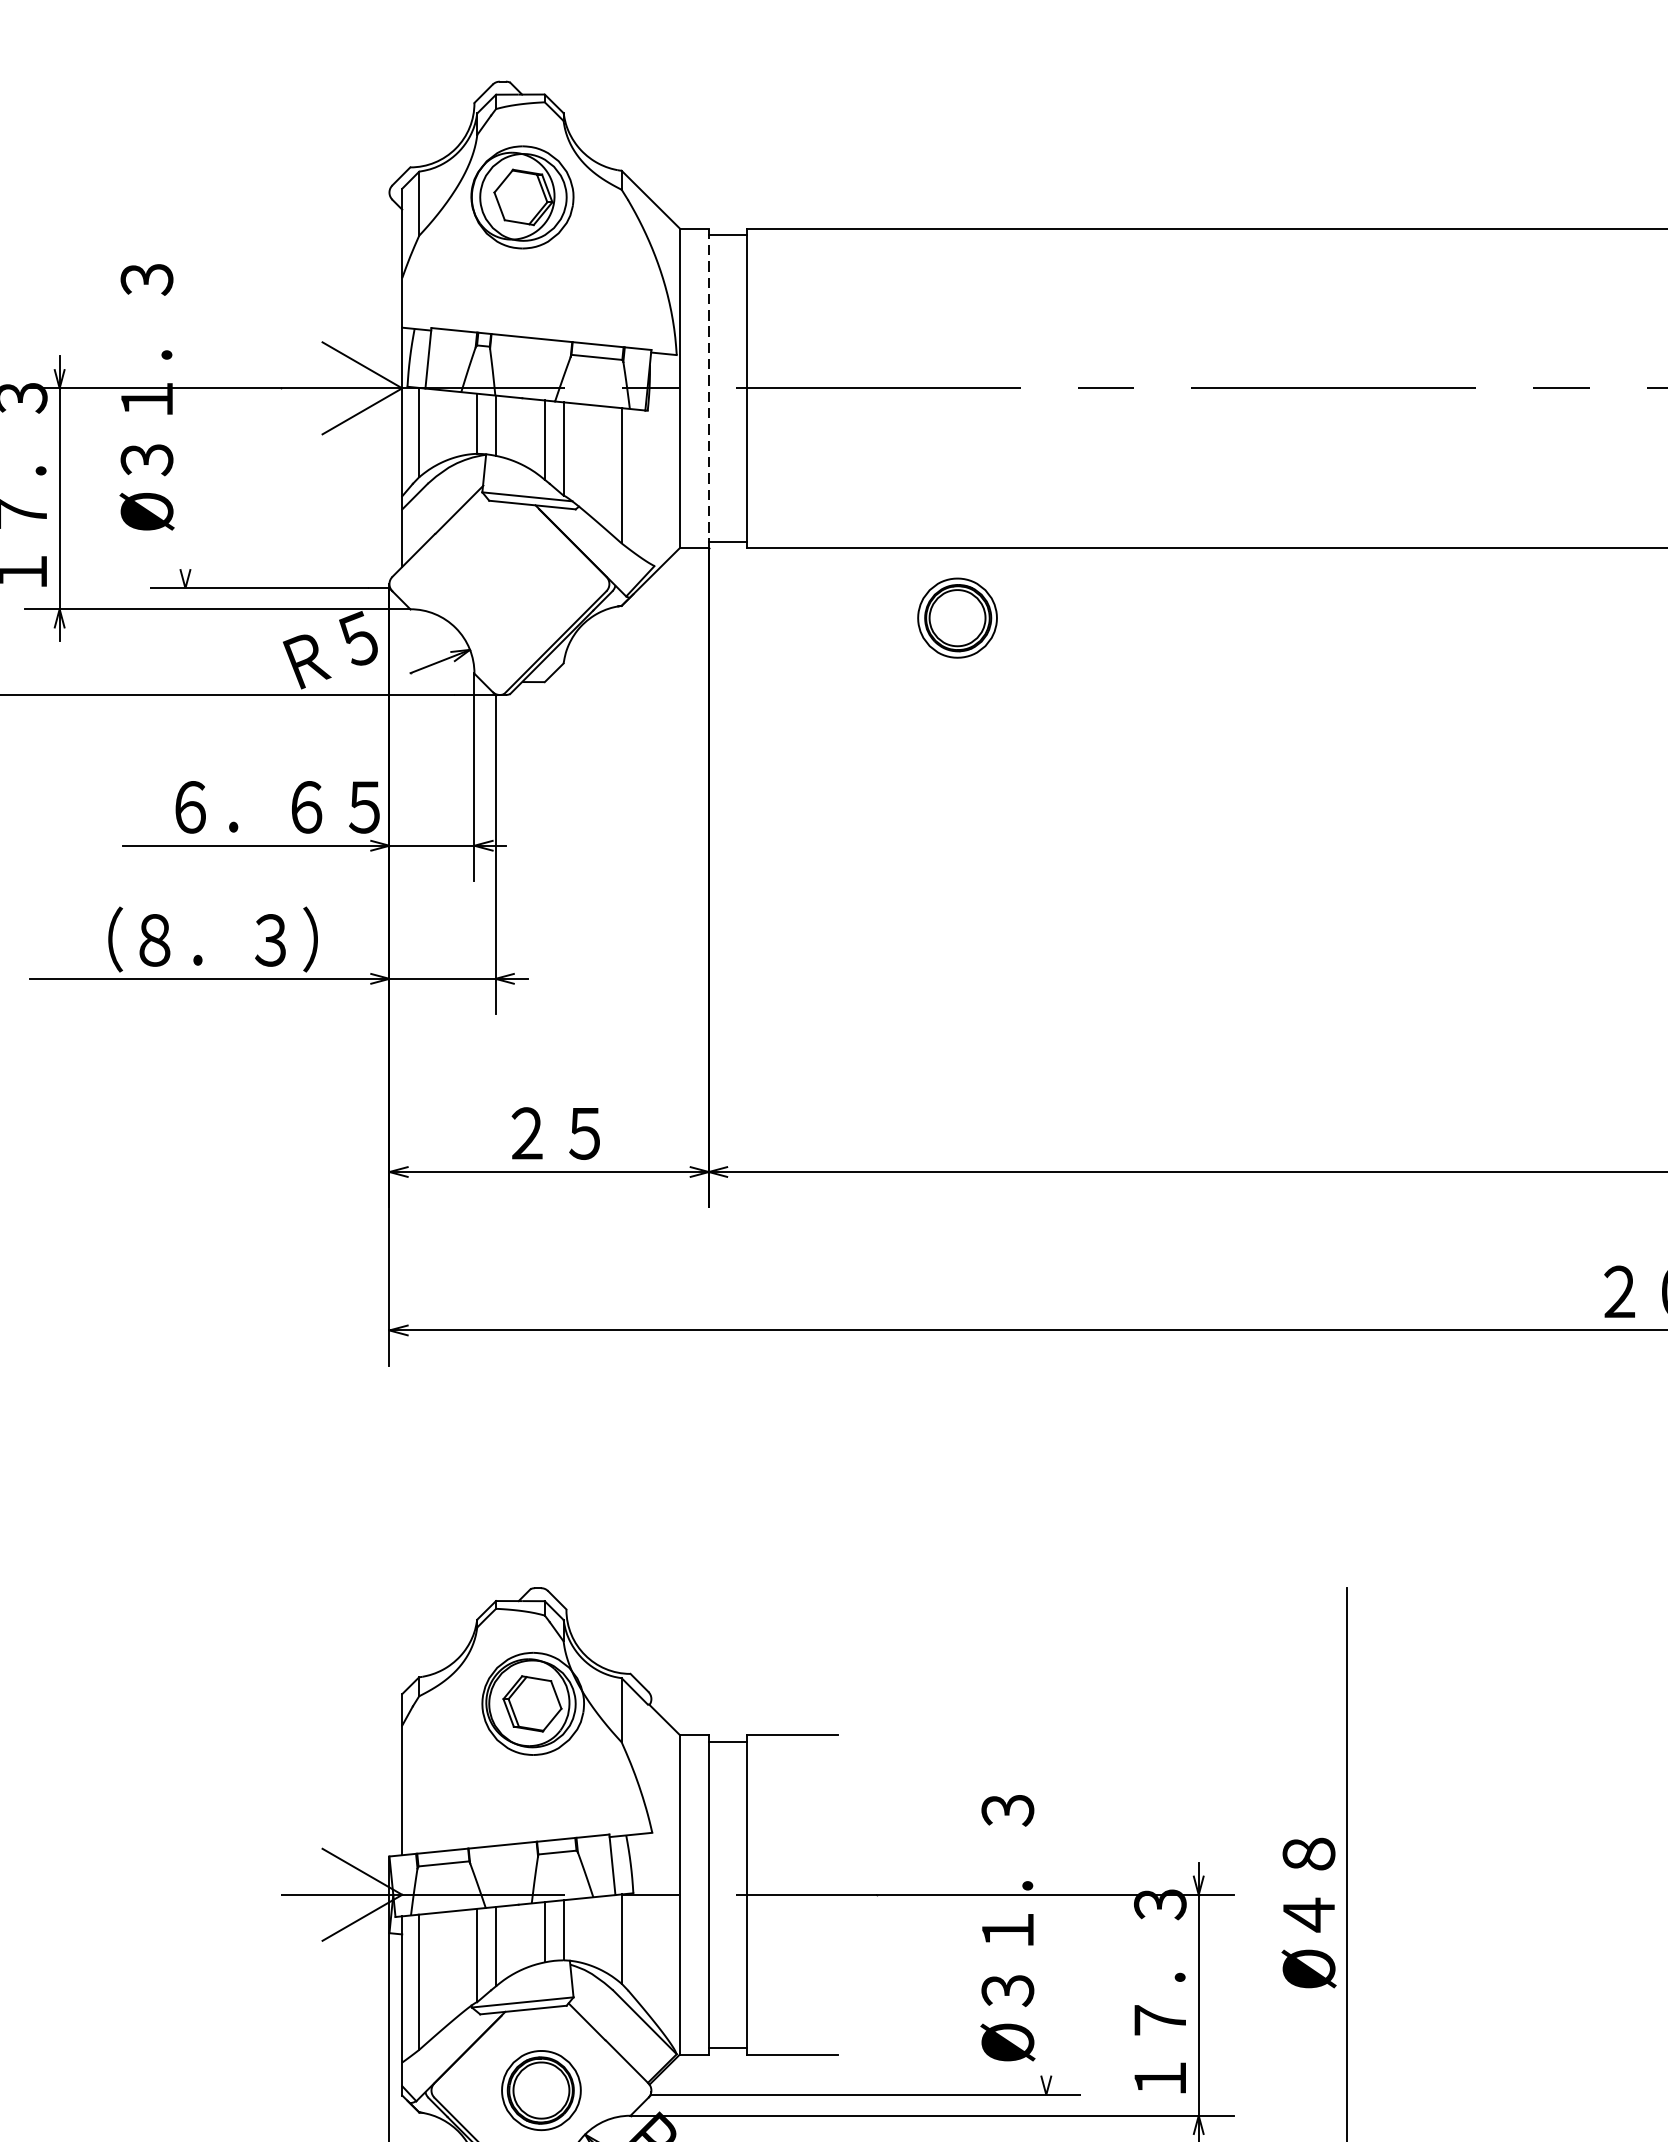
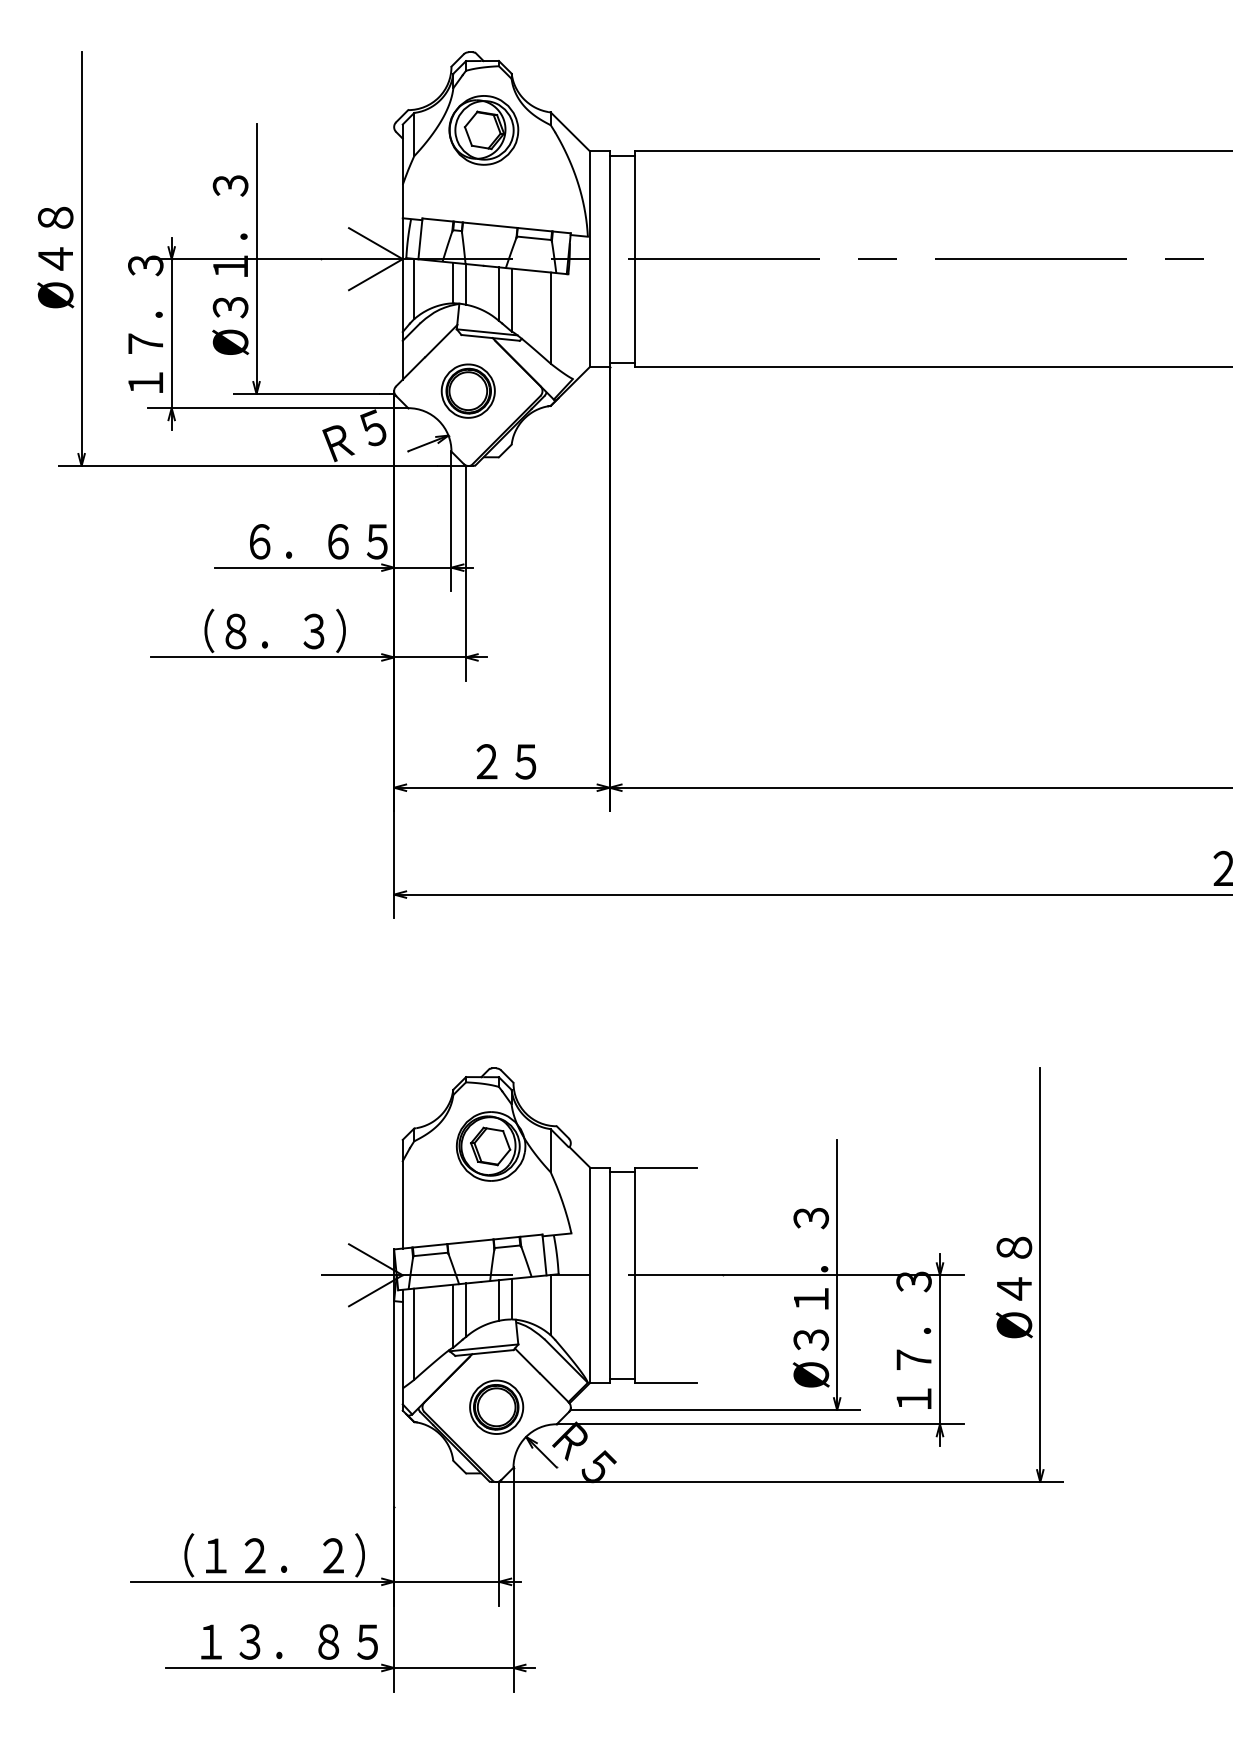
line: (185, 388) -> (256, 259), added
line: (708, 388) -> (609, 259), dashed -> solid
part: (956, 617) -> (467, 390), moved
line: (1046, 1895) -> (837, 1275), added

